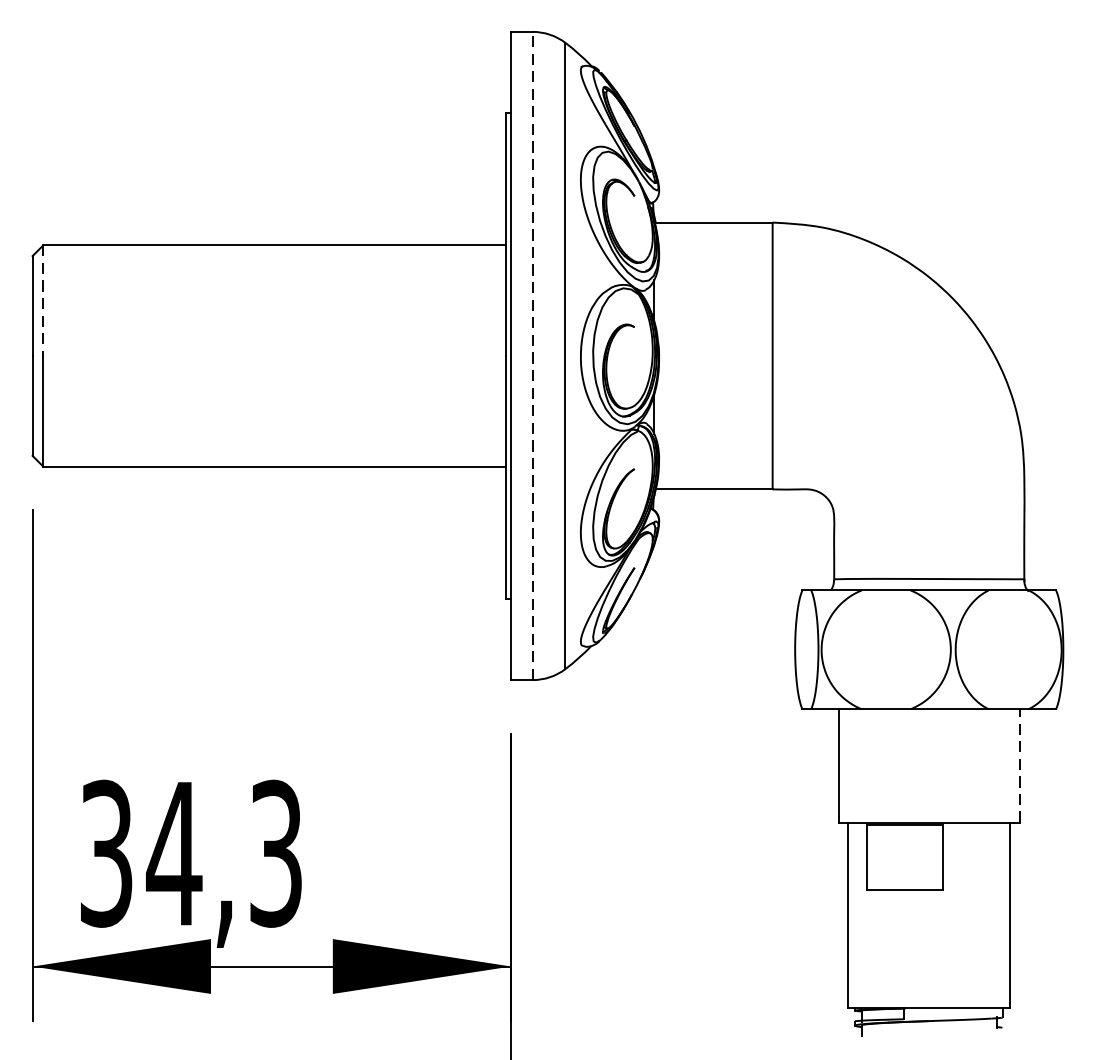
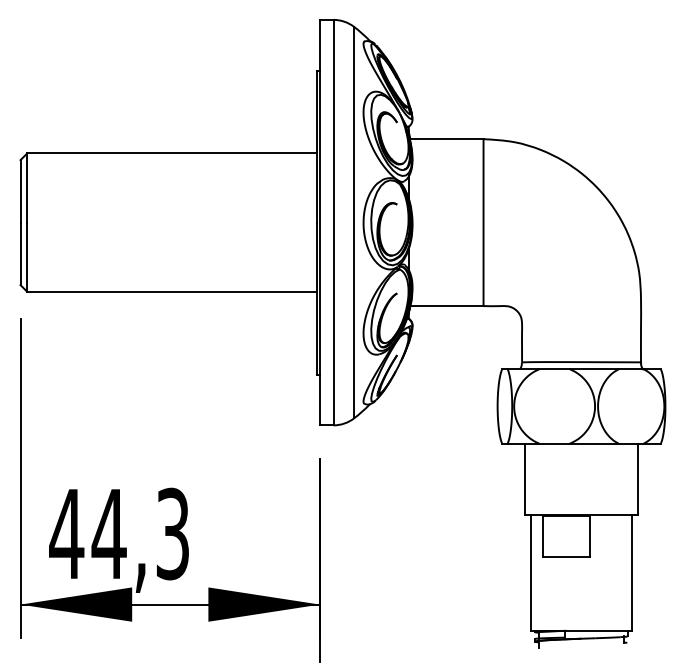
line: (43, 301) -> (27, 188), dashed -> solid
line: (532, 355) -> (333, 222), dashed -> solid
line: (1020, 764) -> (638, 478), dashed -> solid
text: (106, 852) -> (66, 533), 34,3 -> 44,3

